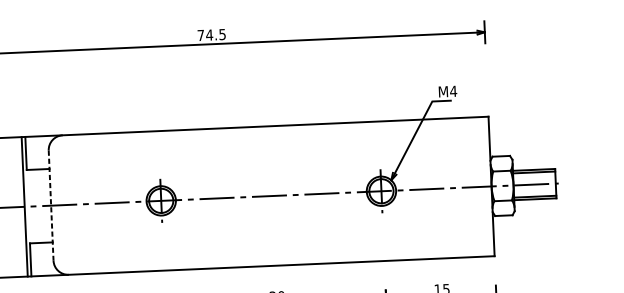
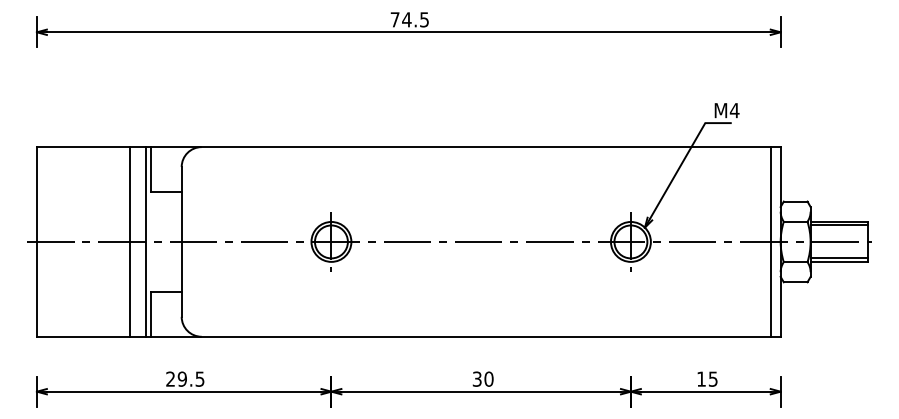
line: (484, 186) -> (770, 241), added
line: (50, 205) -> (181, 241), dashed -> solid
line: (12, 207) -> (129, 241), added

